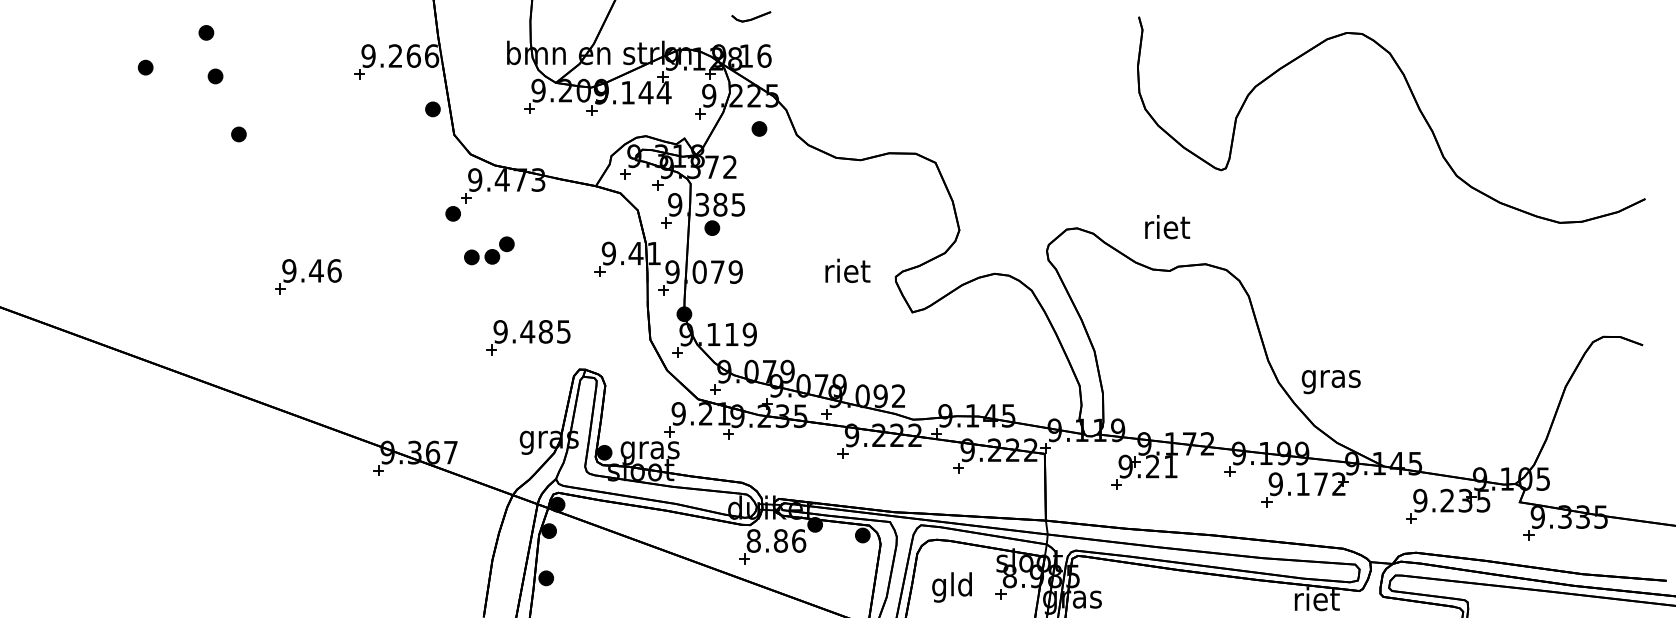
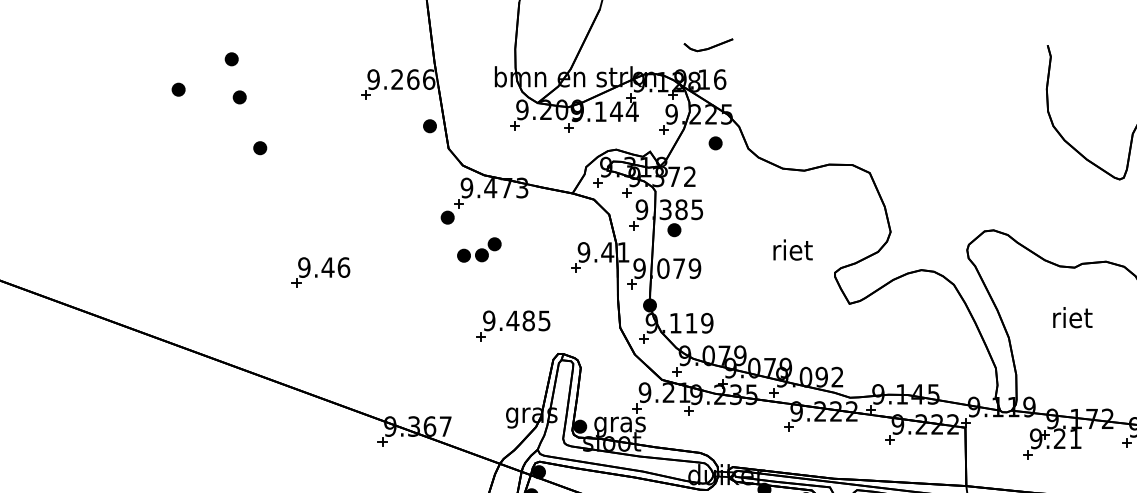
part: (751, 16) -> (708, 44), size x1.43
text: (1167, 227) -> (1072, 317), moved
text: (847, 270) -> (792, 249), moved

